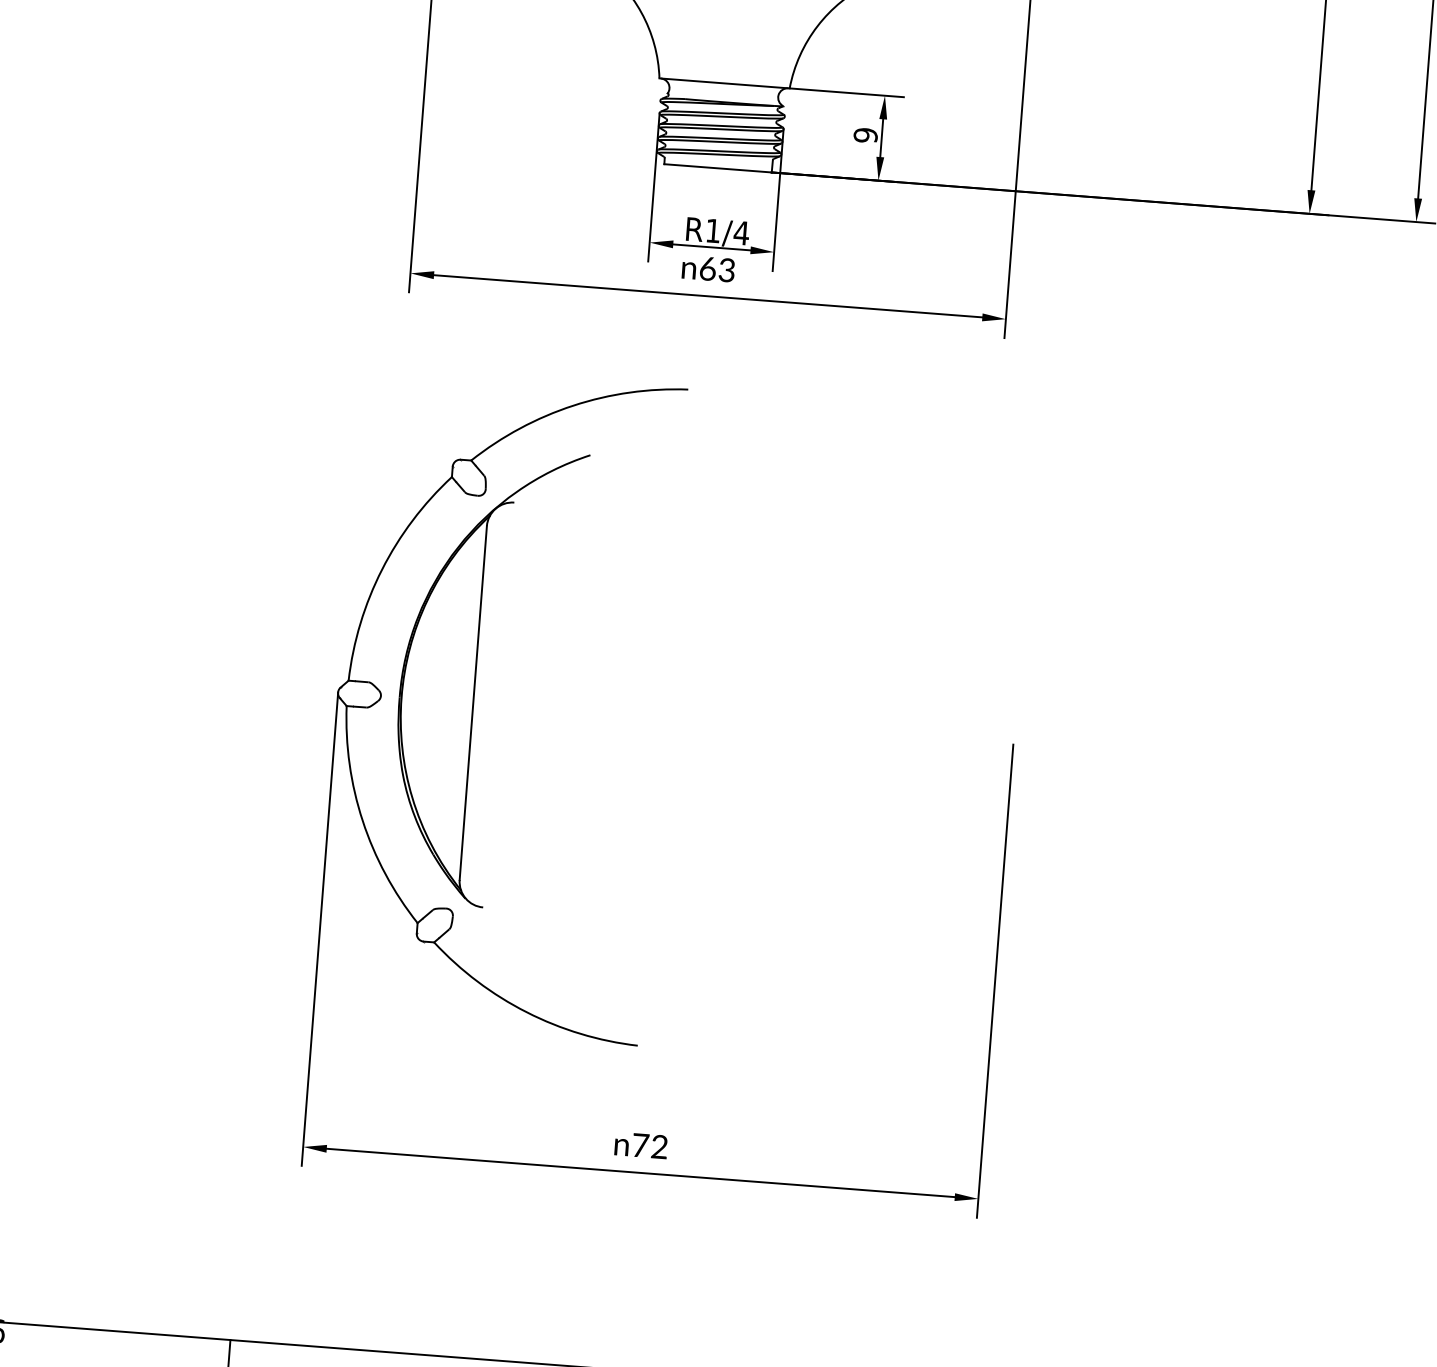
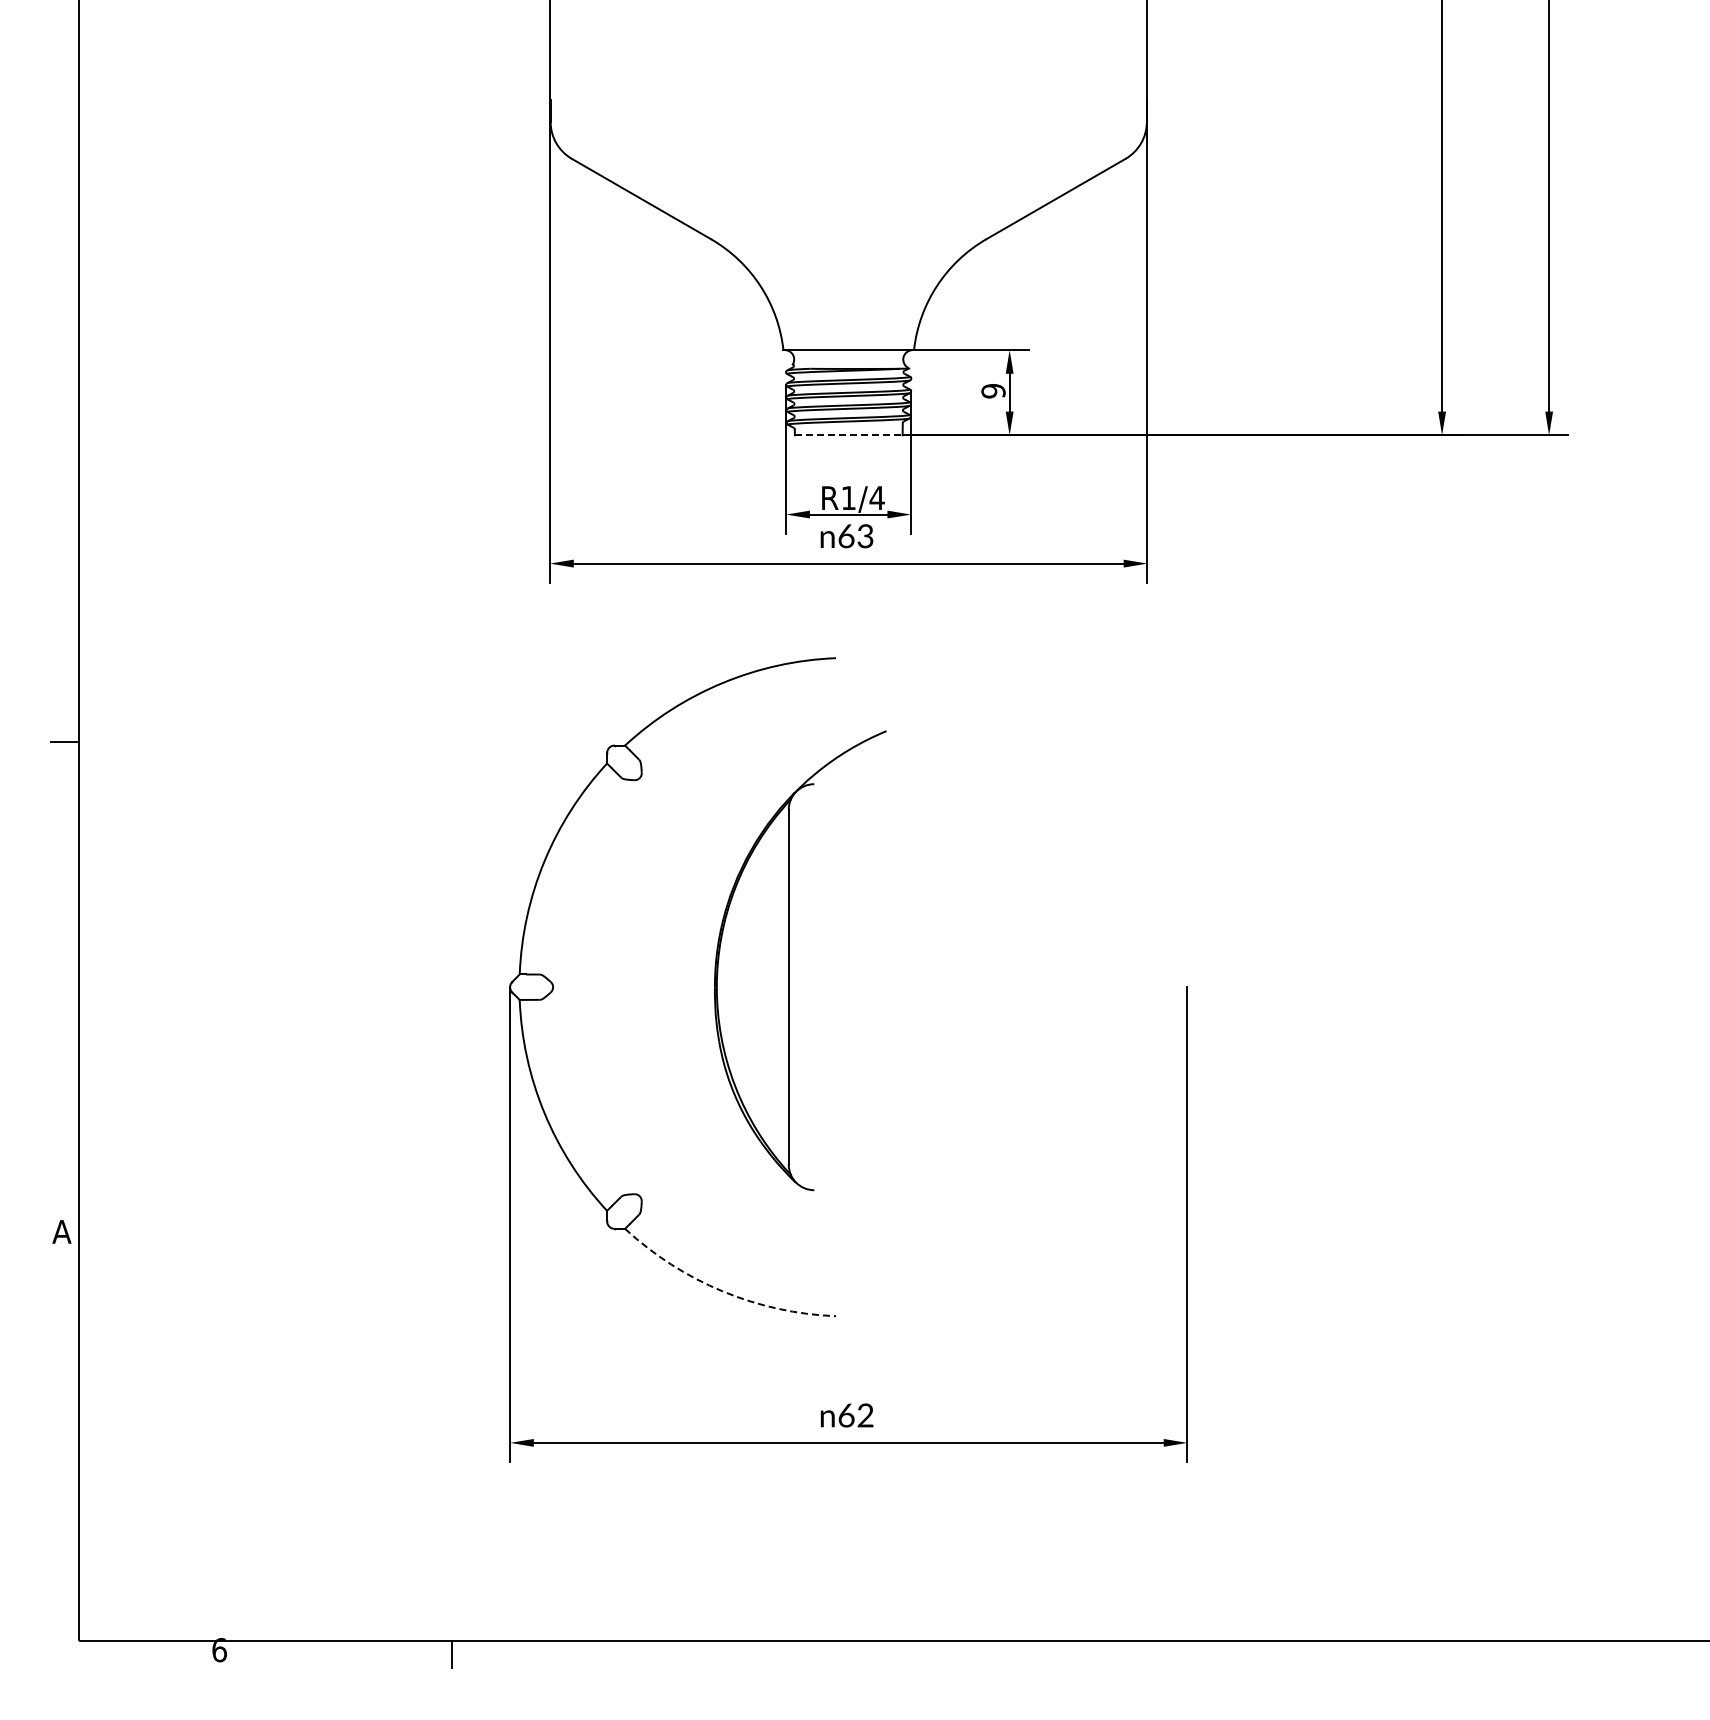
line: (717, 168) -> (848, 435), solid -> dashed
part: (476, 676) -> (789, 960), moved
arc: (526, 1012) -> (722, 1291), solid -> dashed
text: (640, 1145) -> (846, 1415), 72 -> 62

